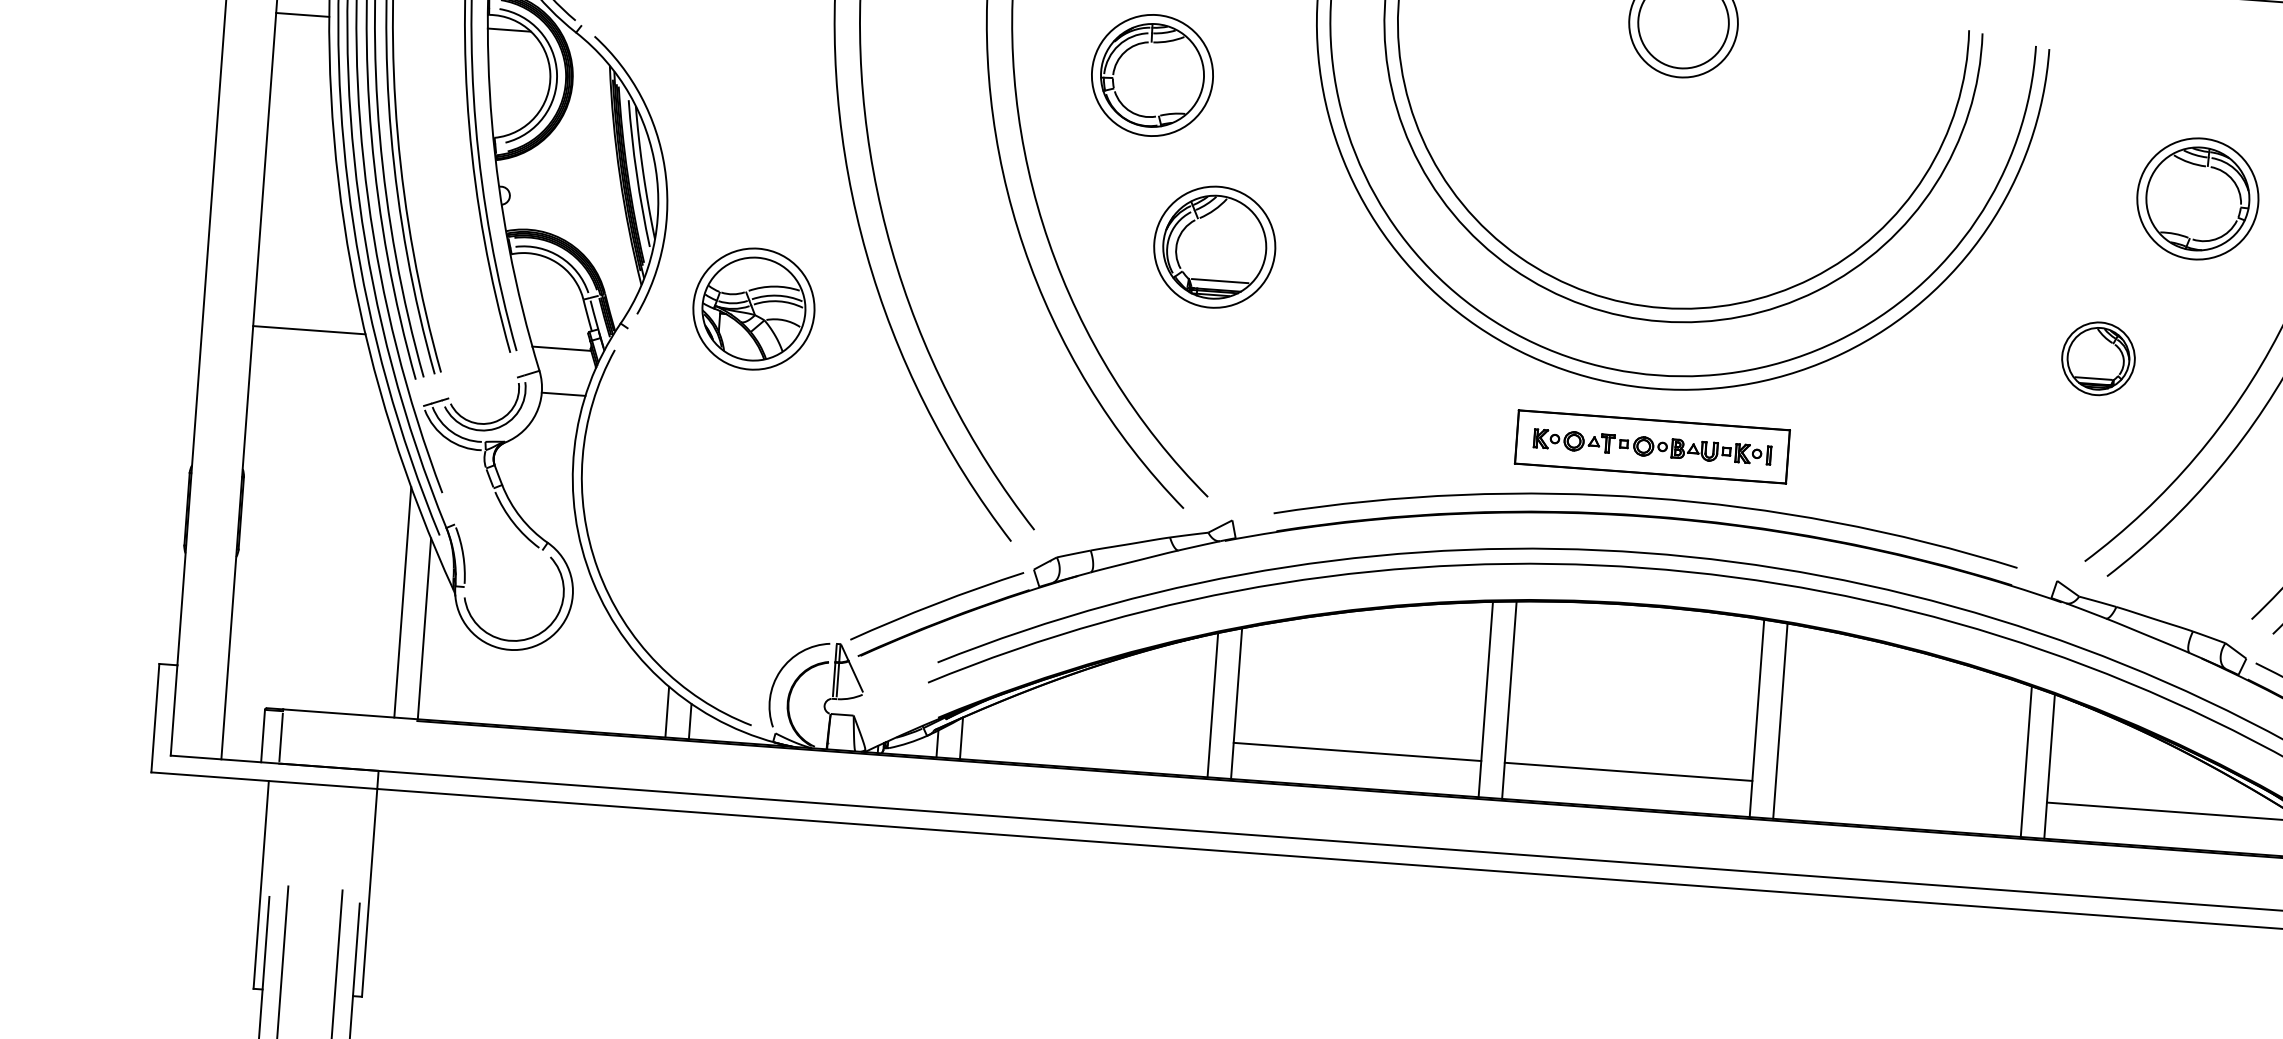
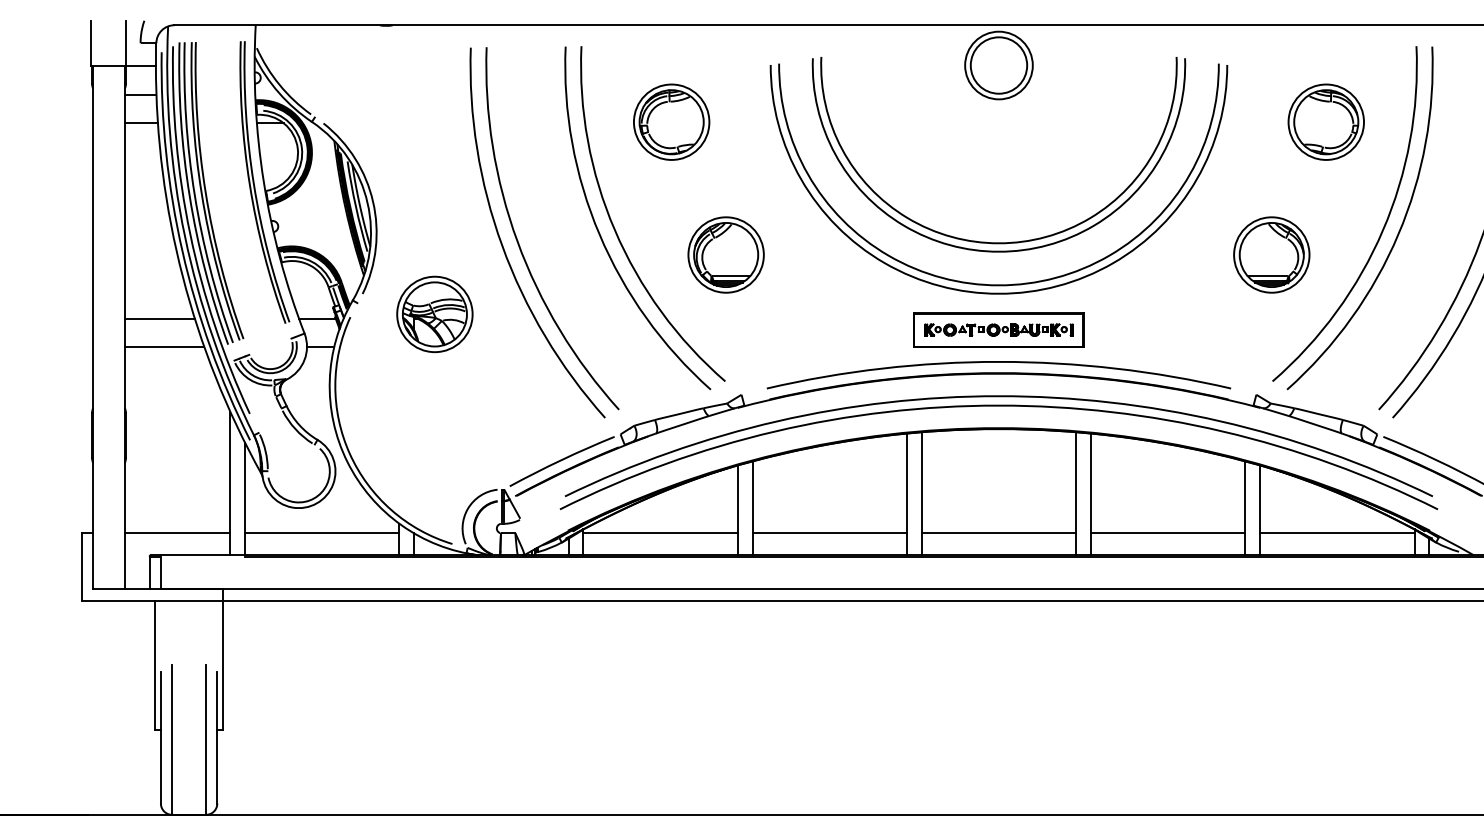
part: (2196, 197) -> (1325, 121), moved
part: (1213, 246) -> (725, 254), moved
part: (753, 307) -> (434, 313), moved
part: (2097, 357) -> (1271, 254), size x1.67
line: (313, 376) -> (164, 347), added
line: (312, 674) -> (177, 532), added
line: (543, 691) -> (321, 532), added
line: (1086, 731) -> (660, 532), added
line: (1898, 791) -> (1167, 532), added

